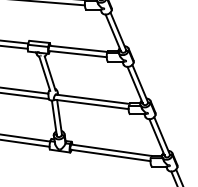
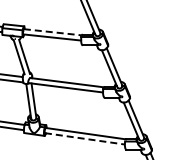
line: (78, 48) -> (52, 31), solid -> dashed
line: (111, 155) -> (85, 138), solid -> dashed

